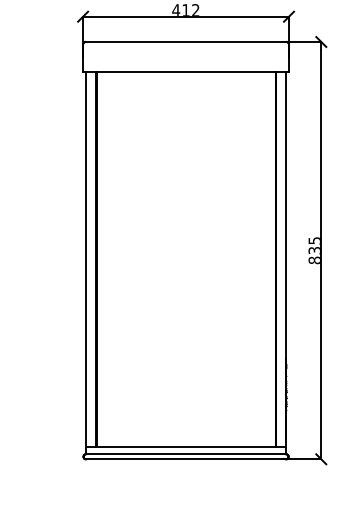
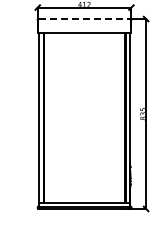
line: (185, 42) -> (84, 19), solid -> dashed

